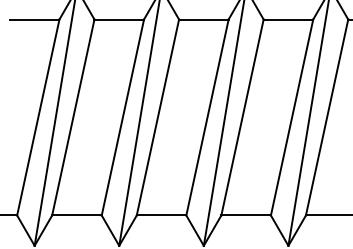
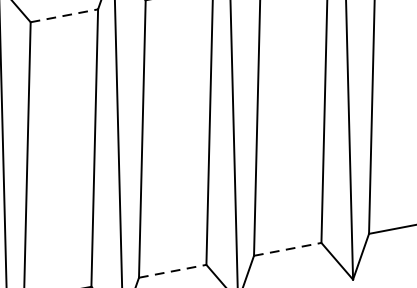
line: (119, 19) -> (64, 15), solid -> dashed
line: (161, 215) -> (172, 271), solid -> dashed
line: (246, 215) -> (288, 249), solid -> dashed

